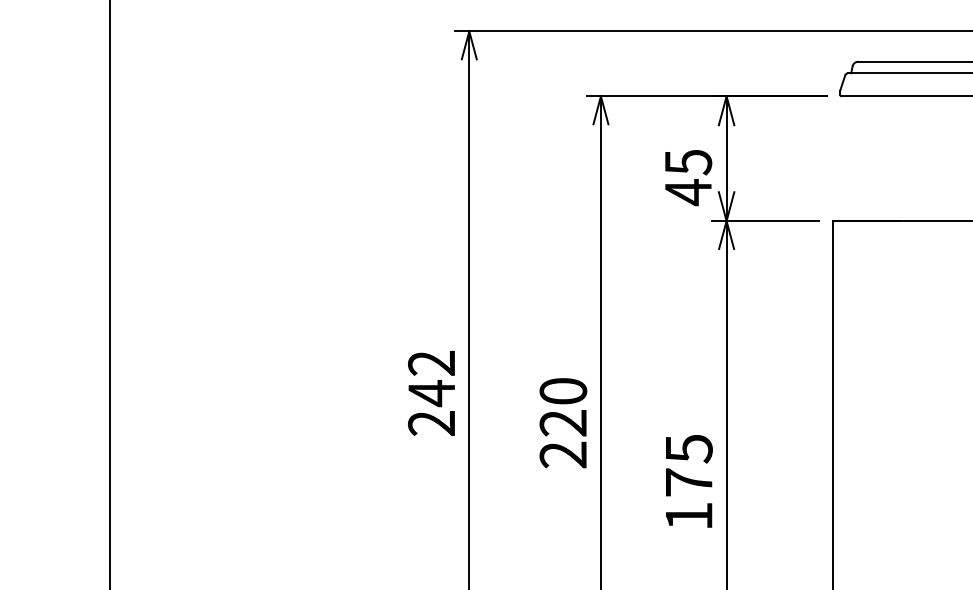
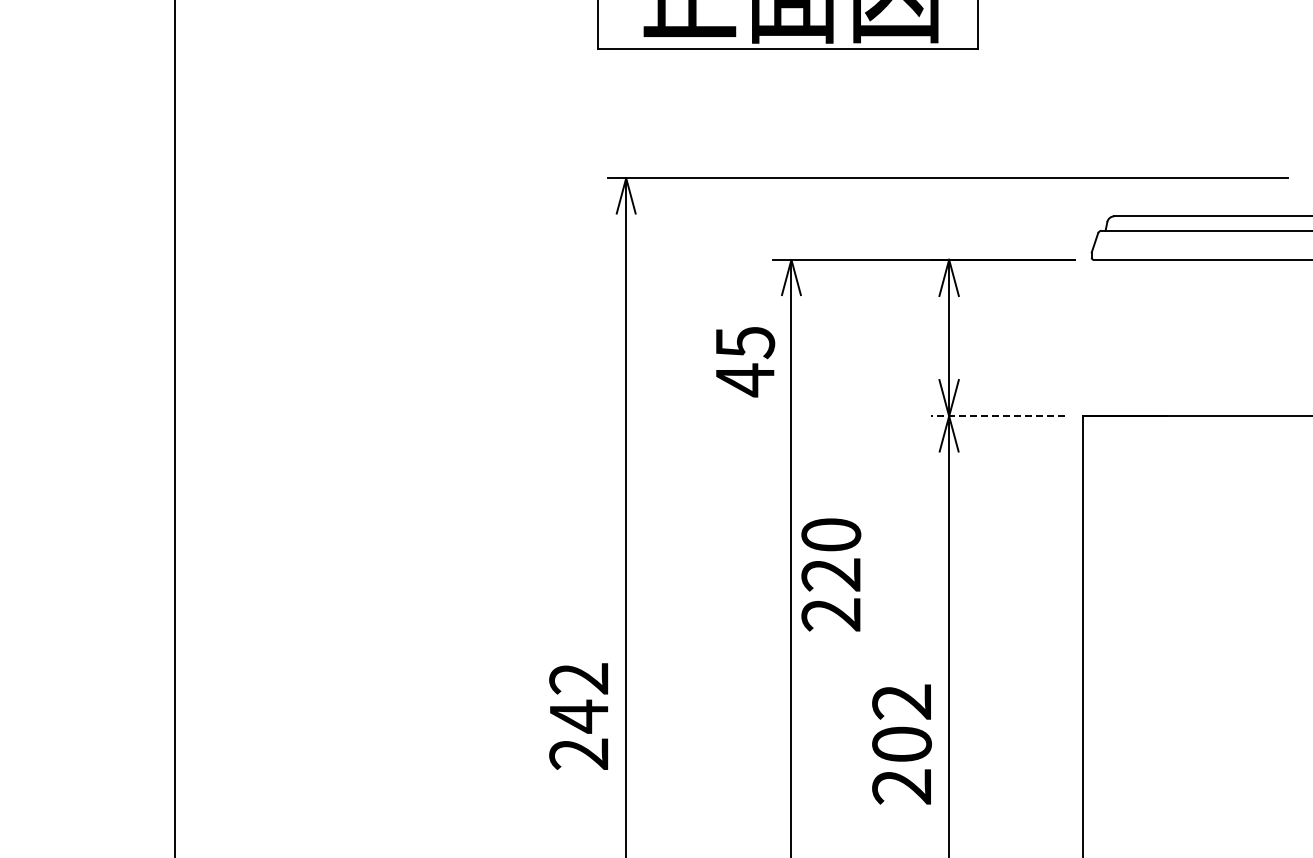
text: (688, 178) -> (745, 362), moved
line: (765, 221) -> (998, 416), solid -> dashed
text: (431, 393) -> (578, 716), moved
text: (563, 422) -> (831, 574), moved
text: (688, 482) -> (901, 744), 175 -> 202

